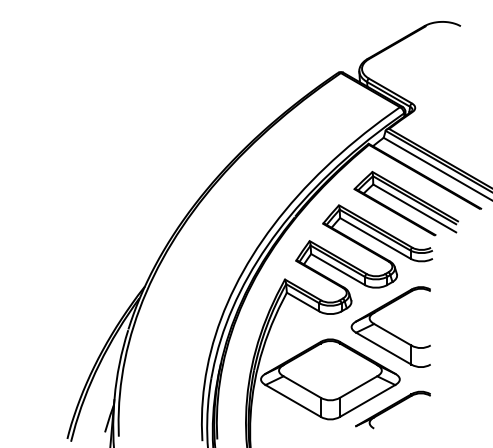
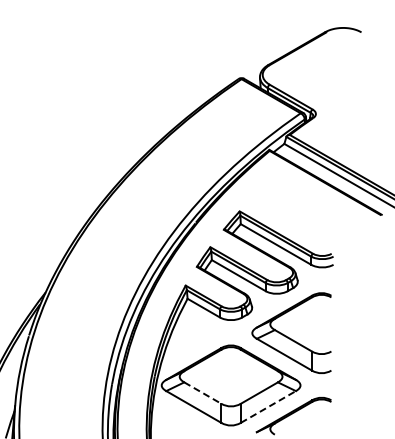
part: (405, 203) -> (306, 209), removed
line: (302, 387) -> (203, 393), solid -> dashed
line: (367, 400) -> (268, 406), solid -> dashed

